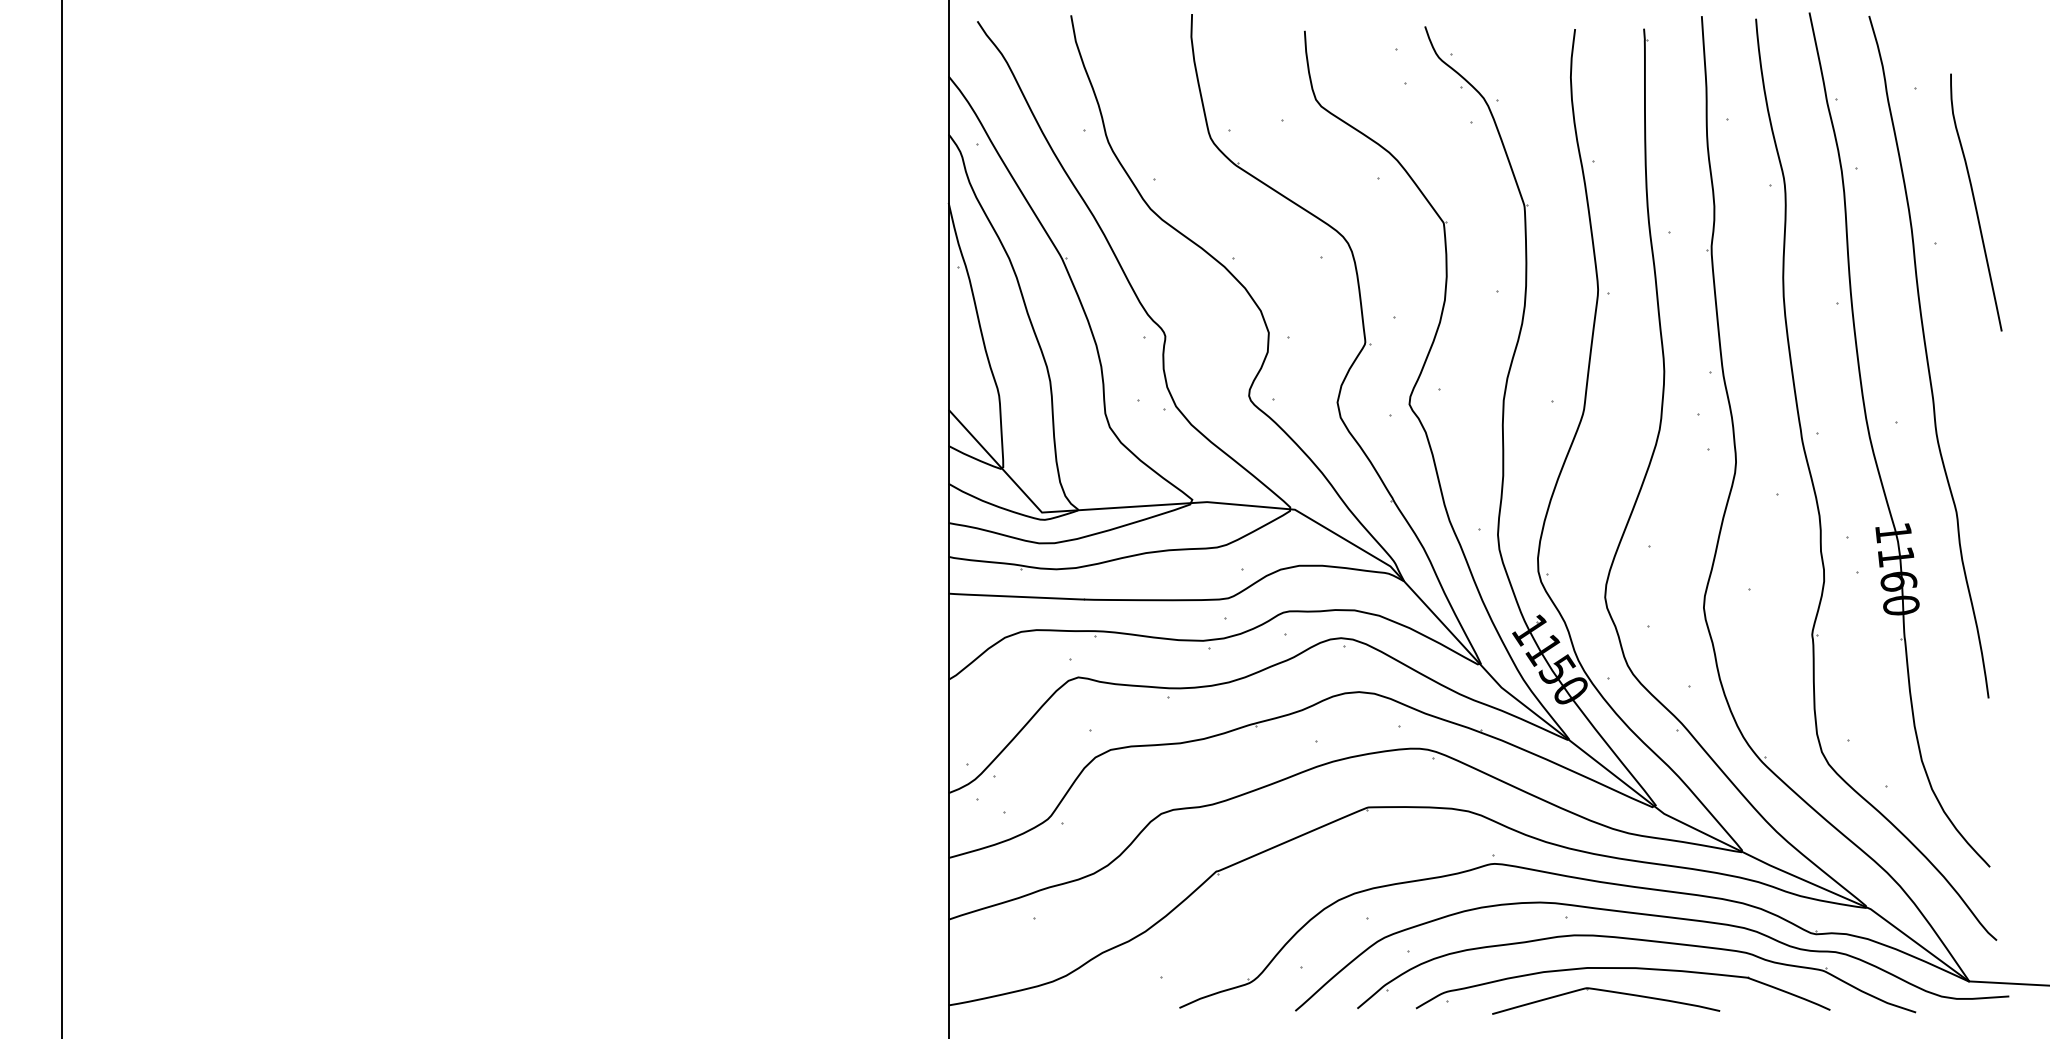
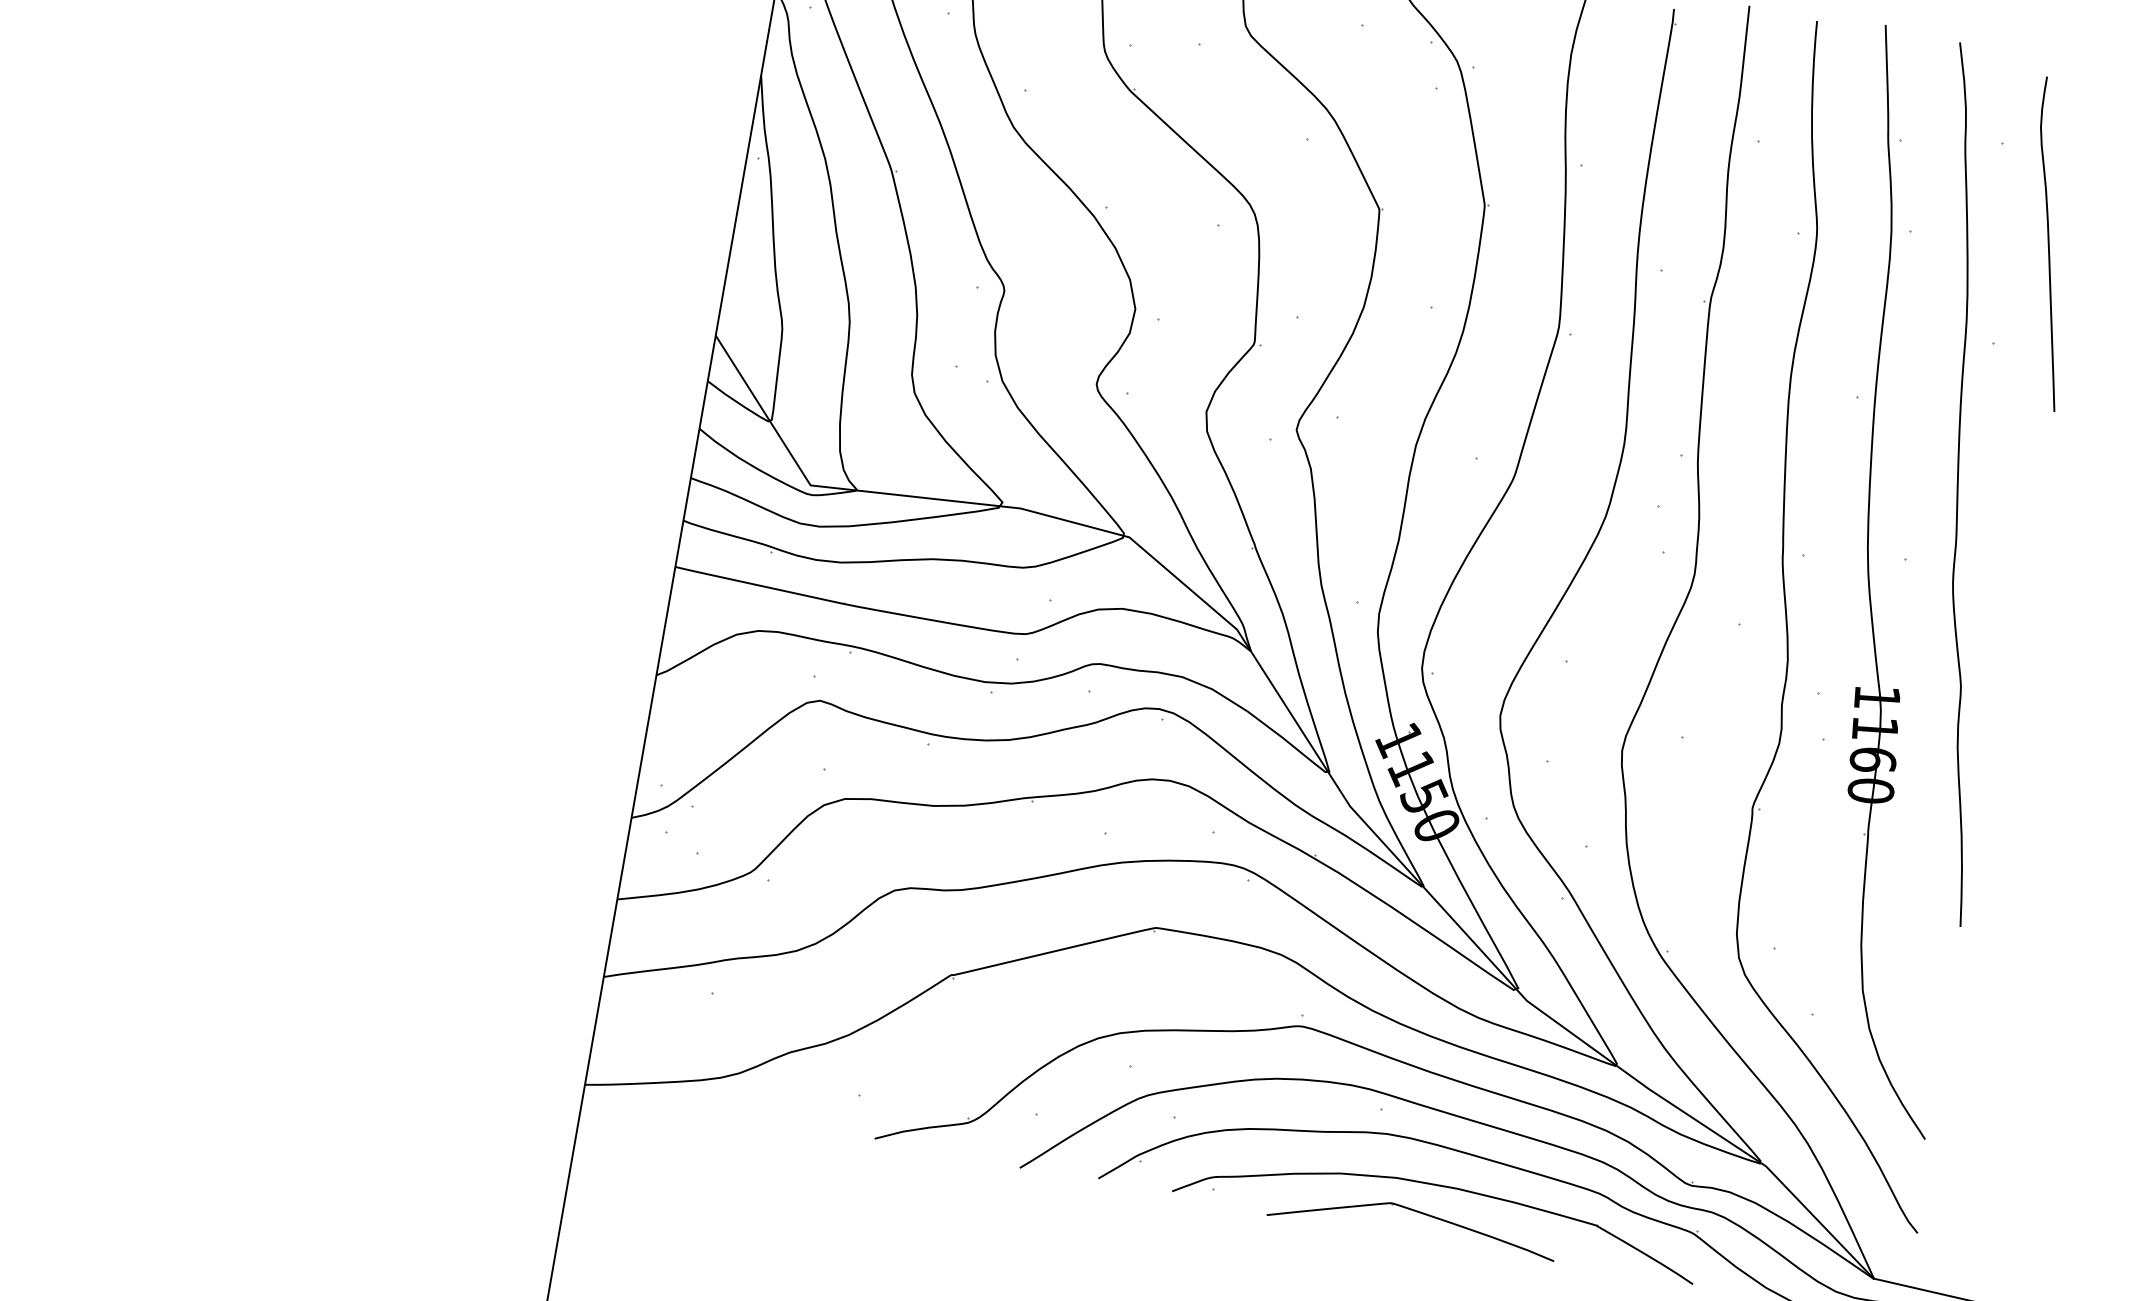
curve: (1975, 202) -> (2049, 244), moved

